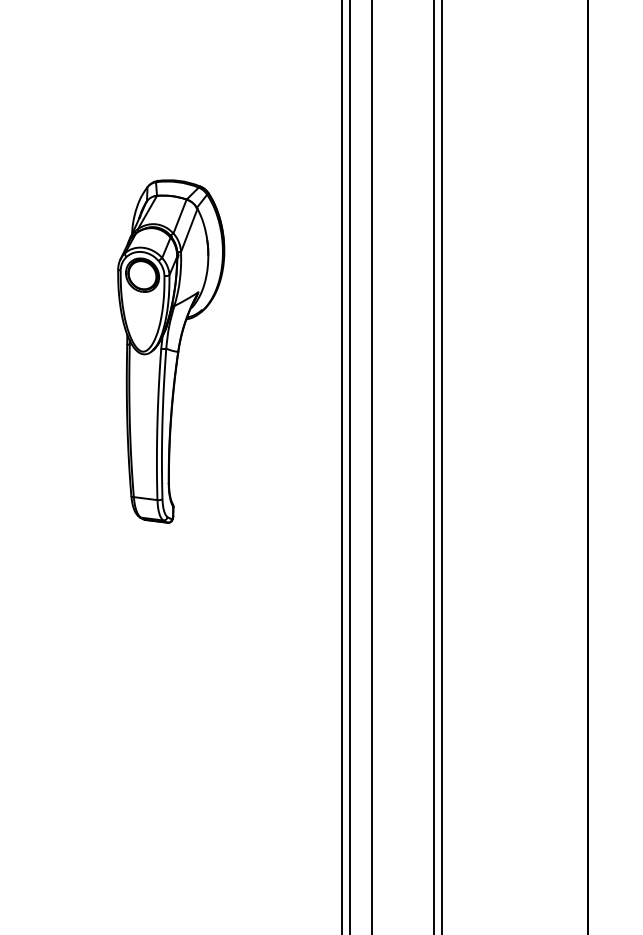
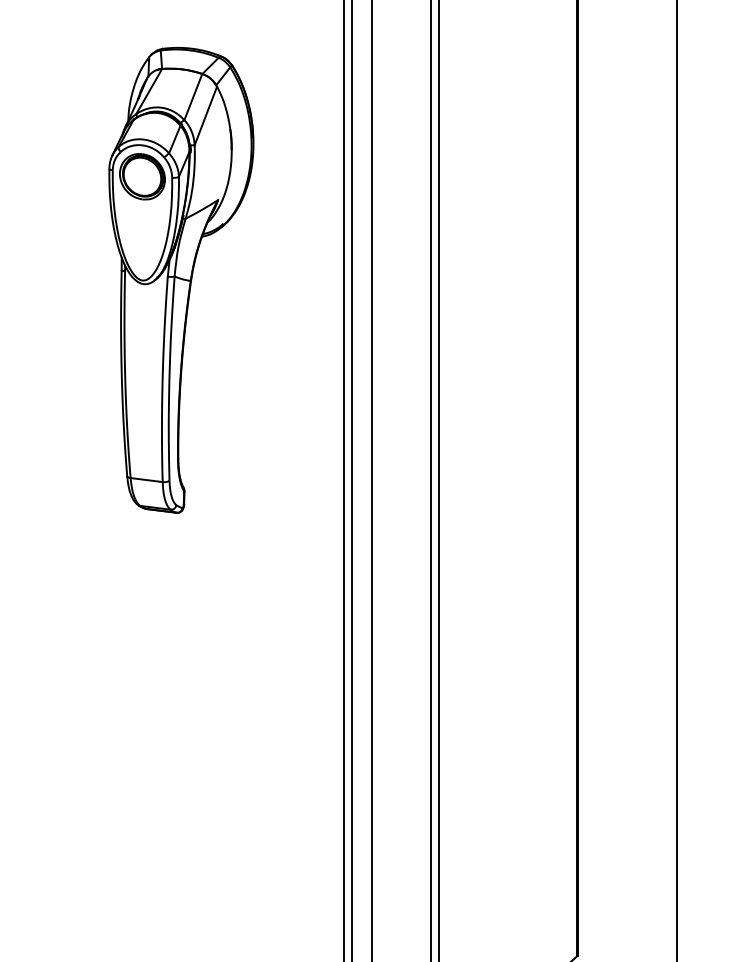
part: (171, 351) -> (181, 280), size x1.43

